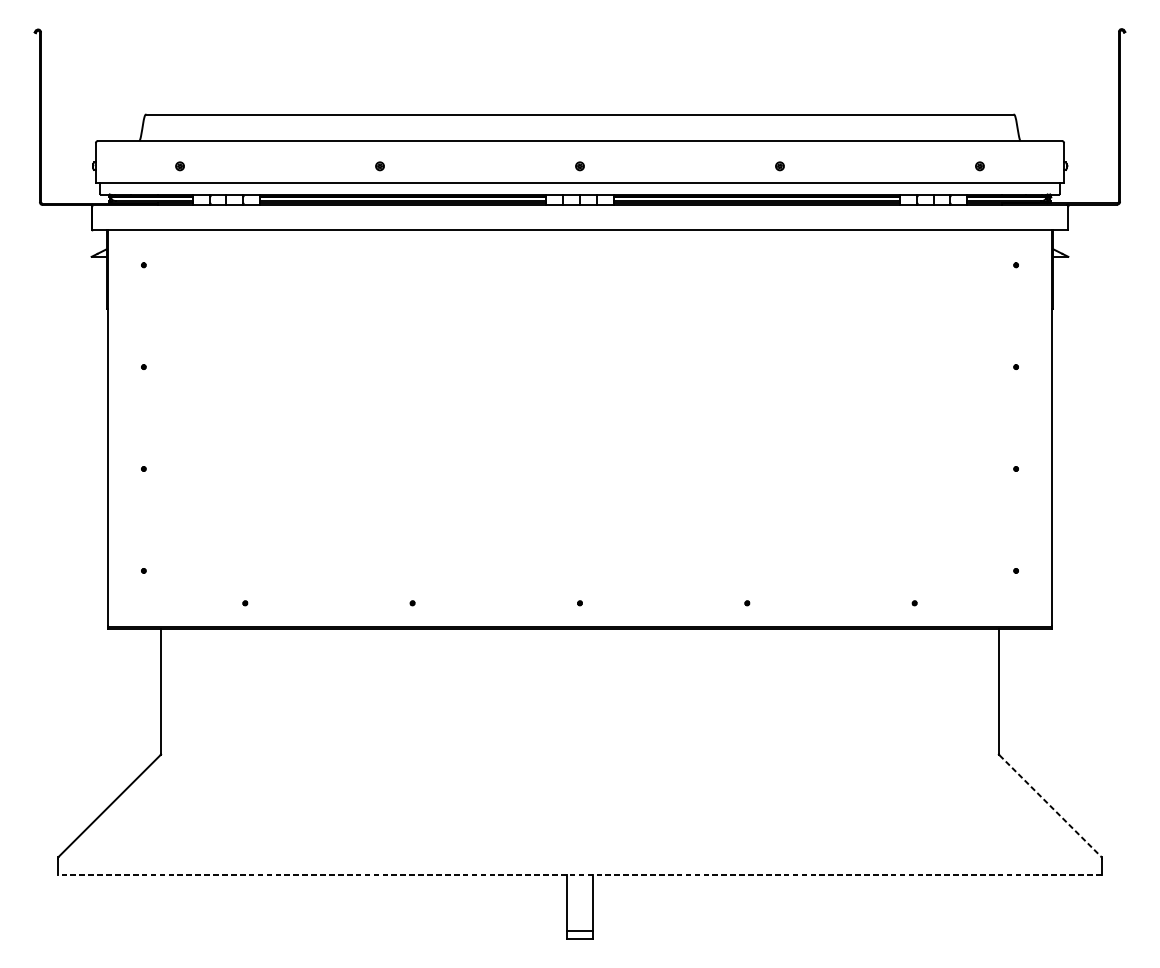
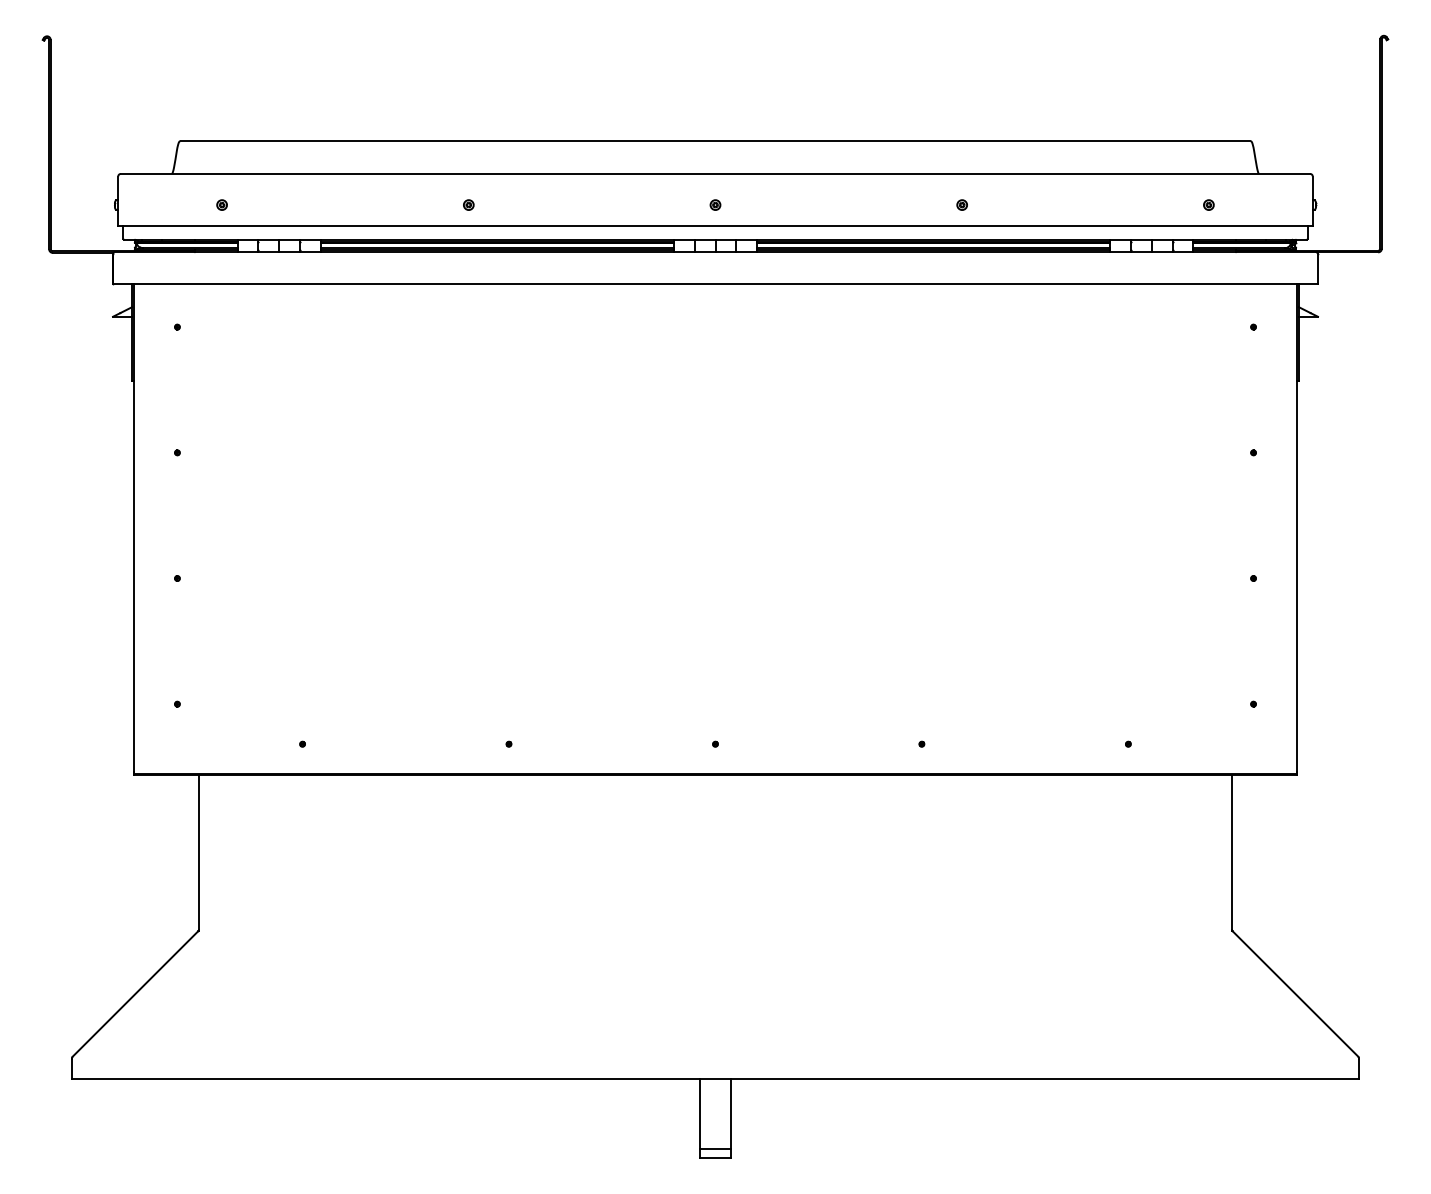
line: (1050, 806) -> (1295, 994), dashed -> solid
line: (579, 874) -> (714, 1078), dashed -> solid

